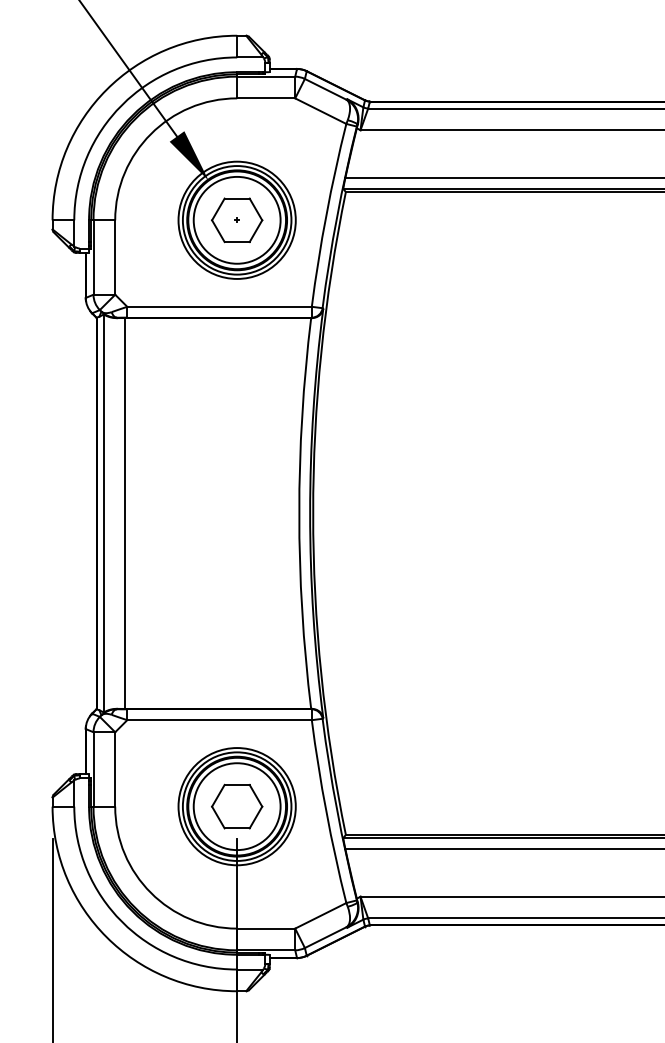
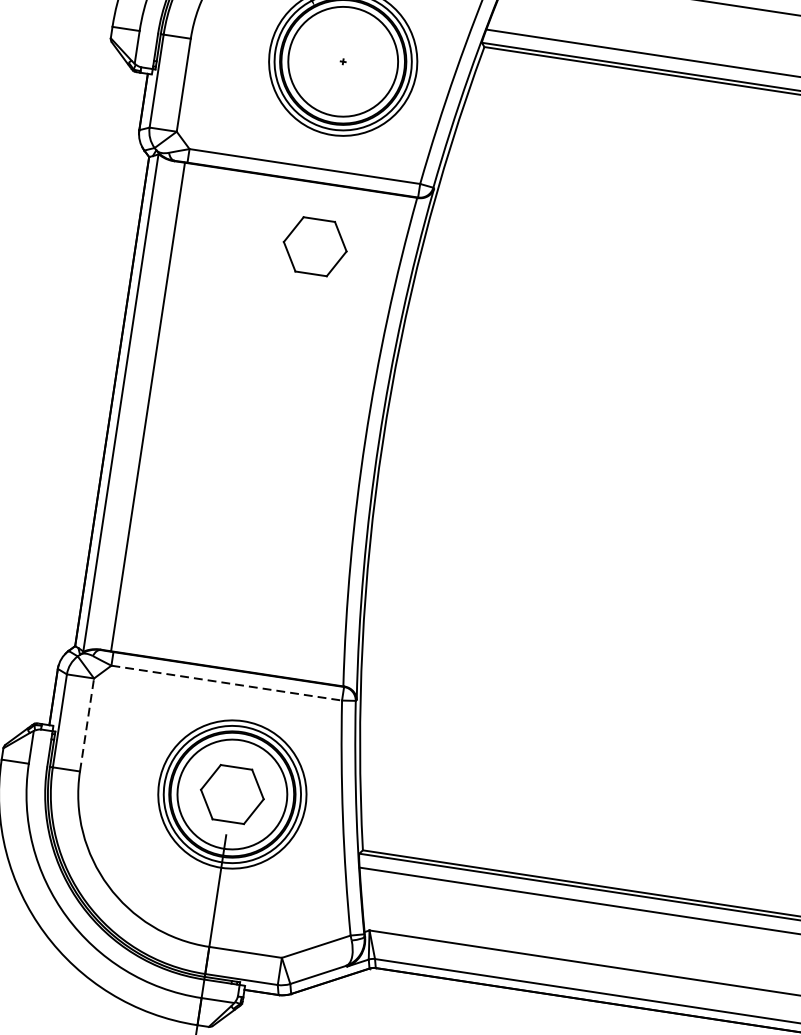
part: (237, 220) -> (315, 247), moved
line: (220, 720) -> (227, 683), solid -> dashed
line: (115, 768) -> (87, 723), solid -> dashed

